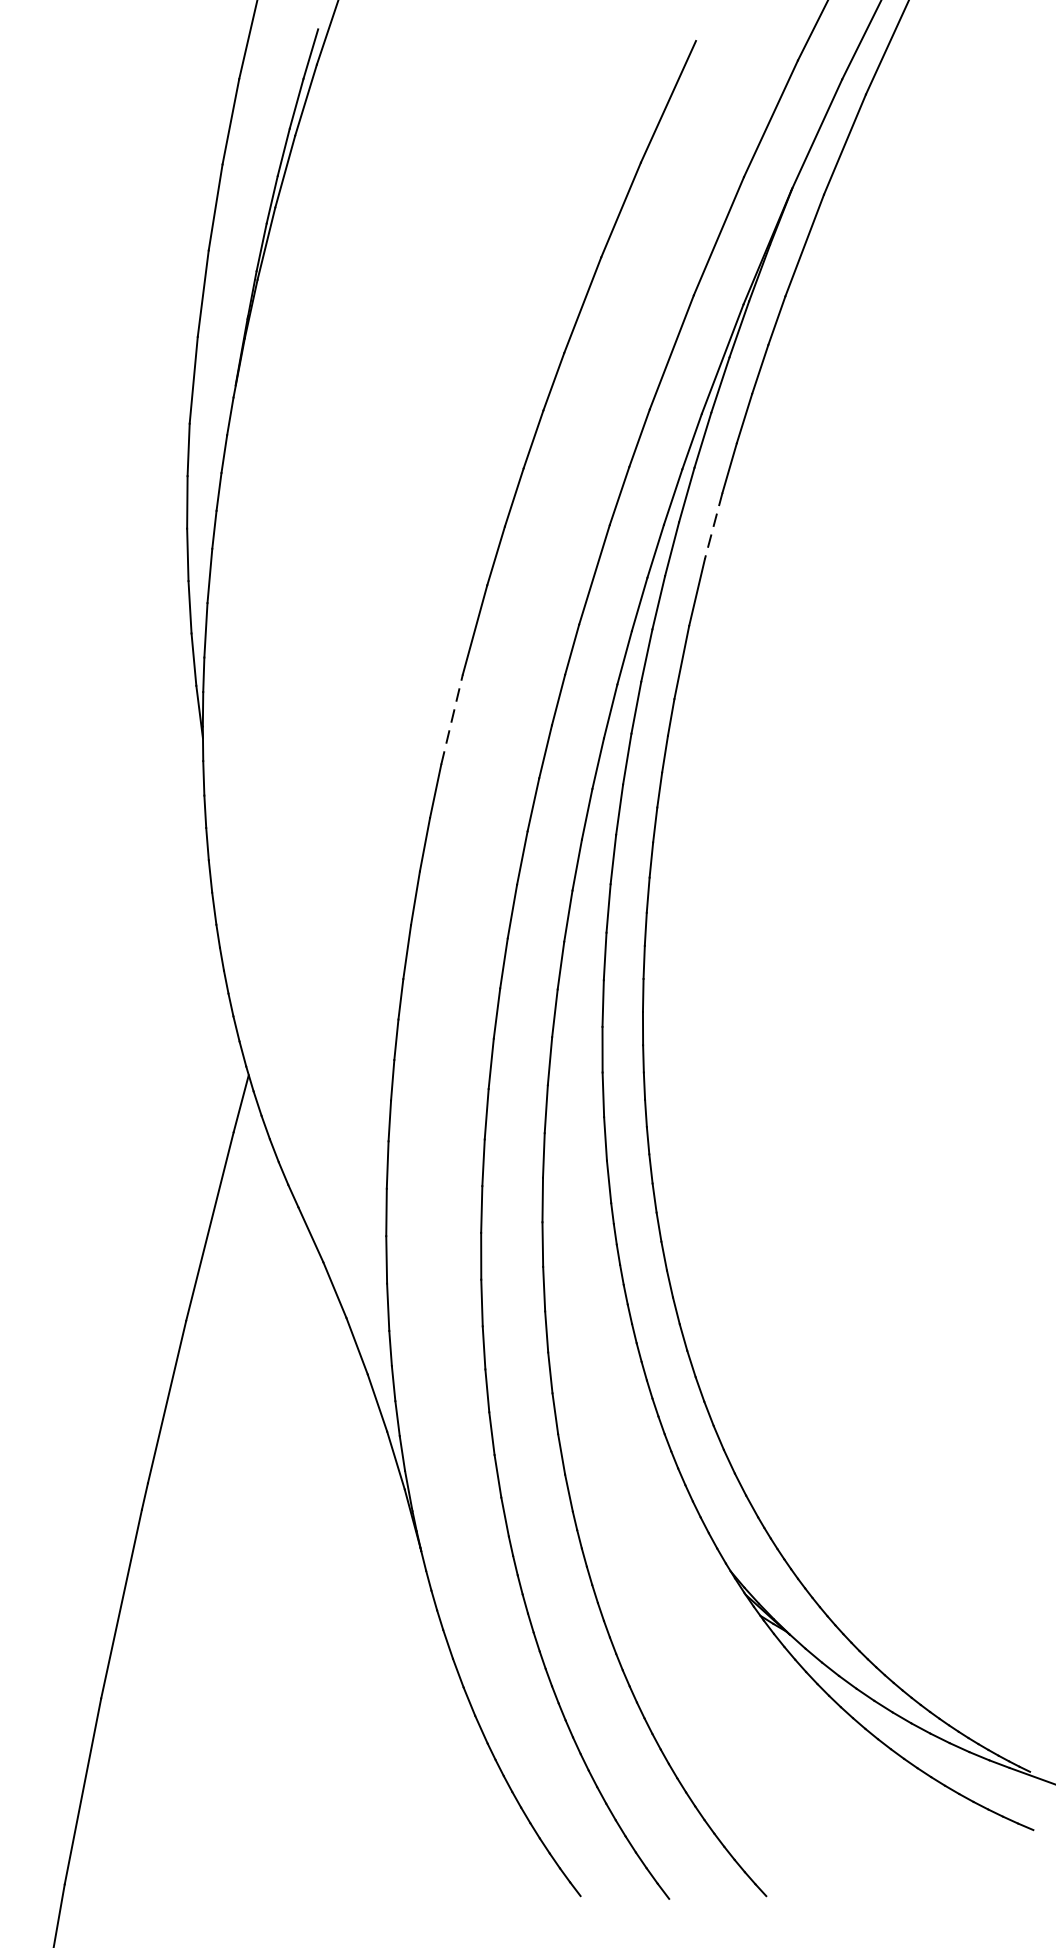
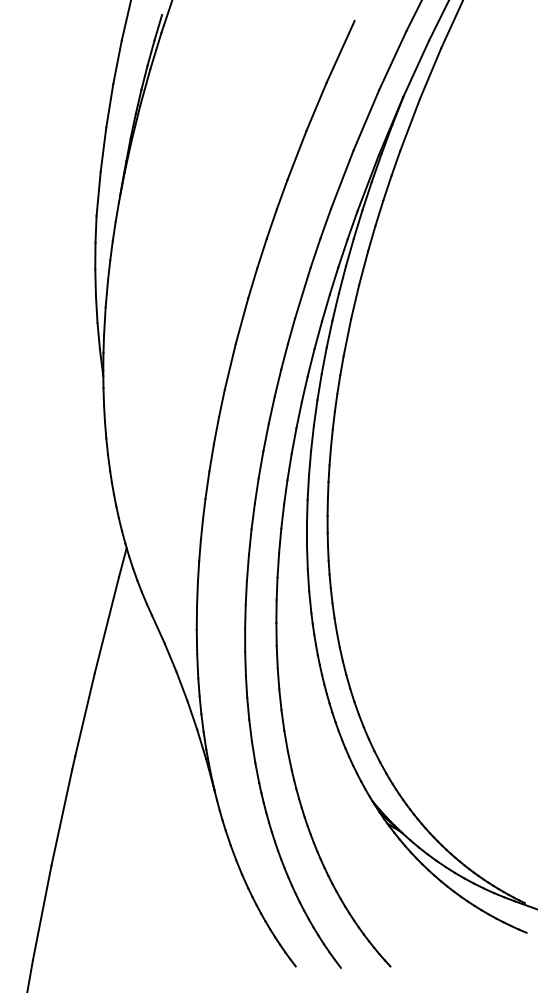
line: (713, 526) -> (363, 268), dashed -> solid
line: (452, 718) -> (230, 366), dashed -> solid

